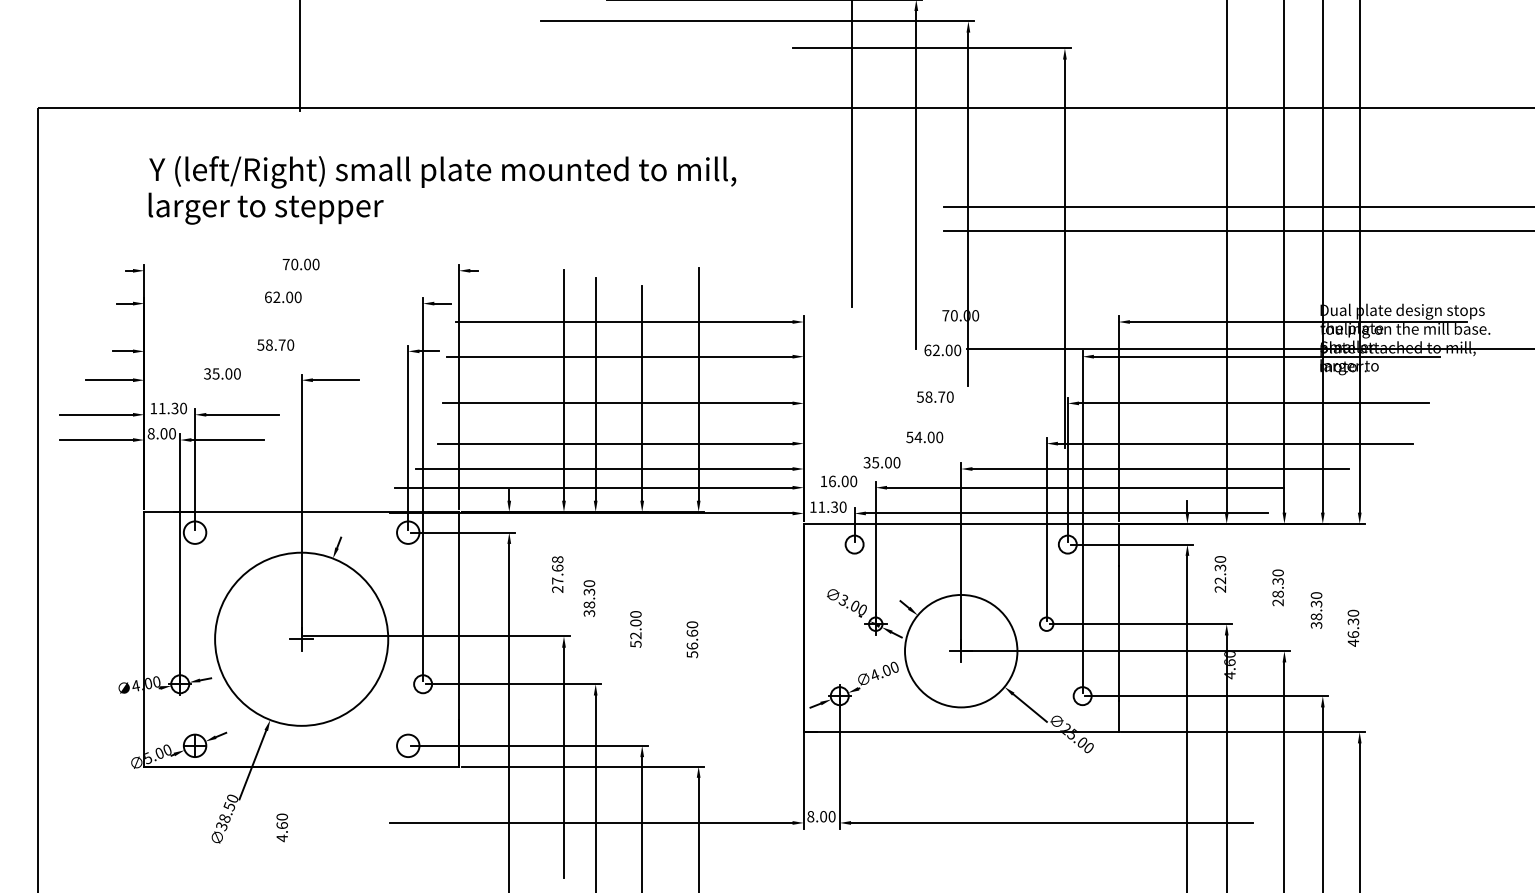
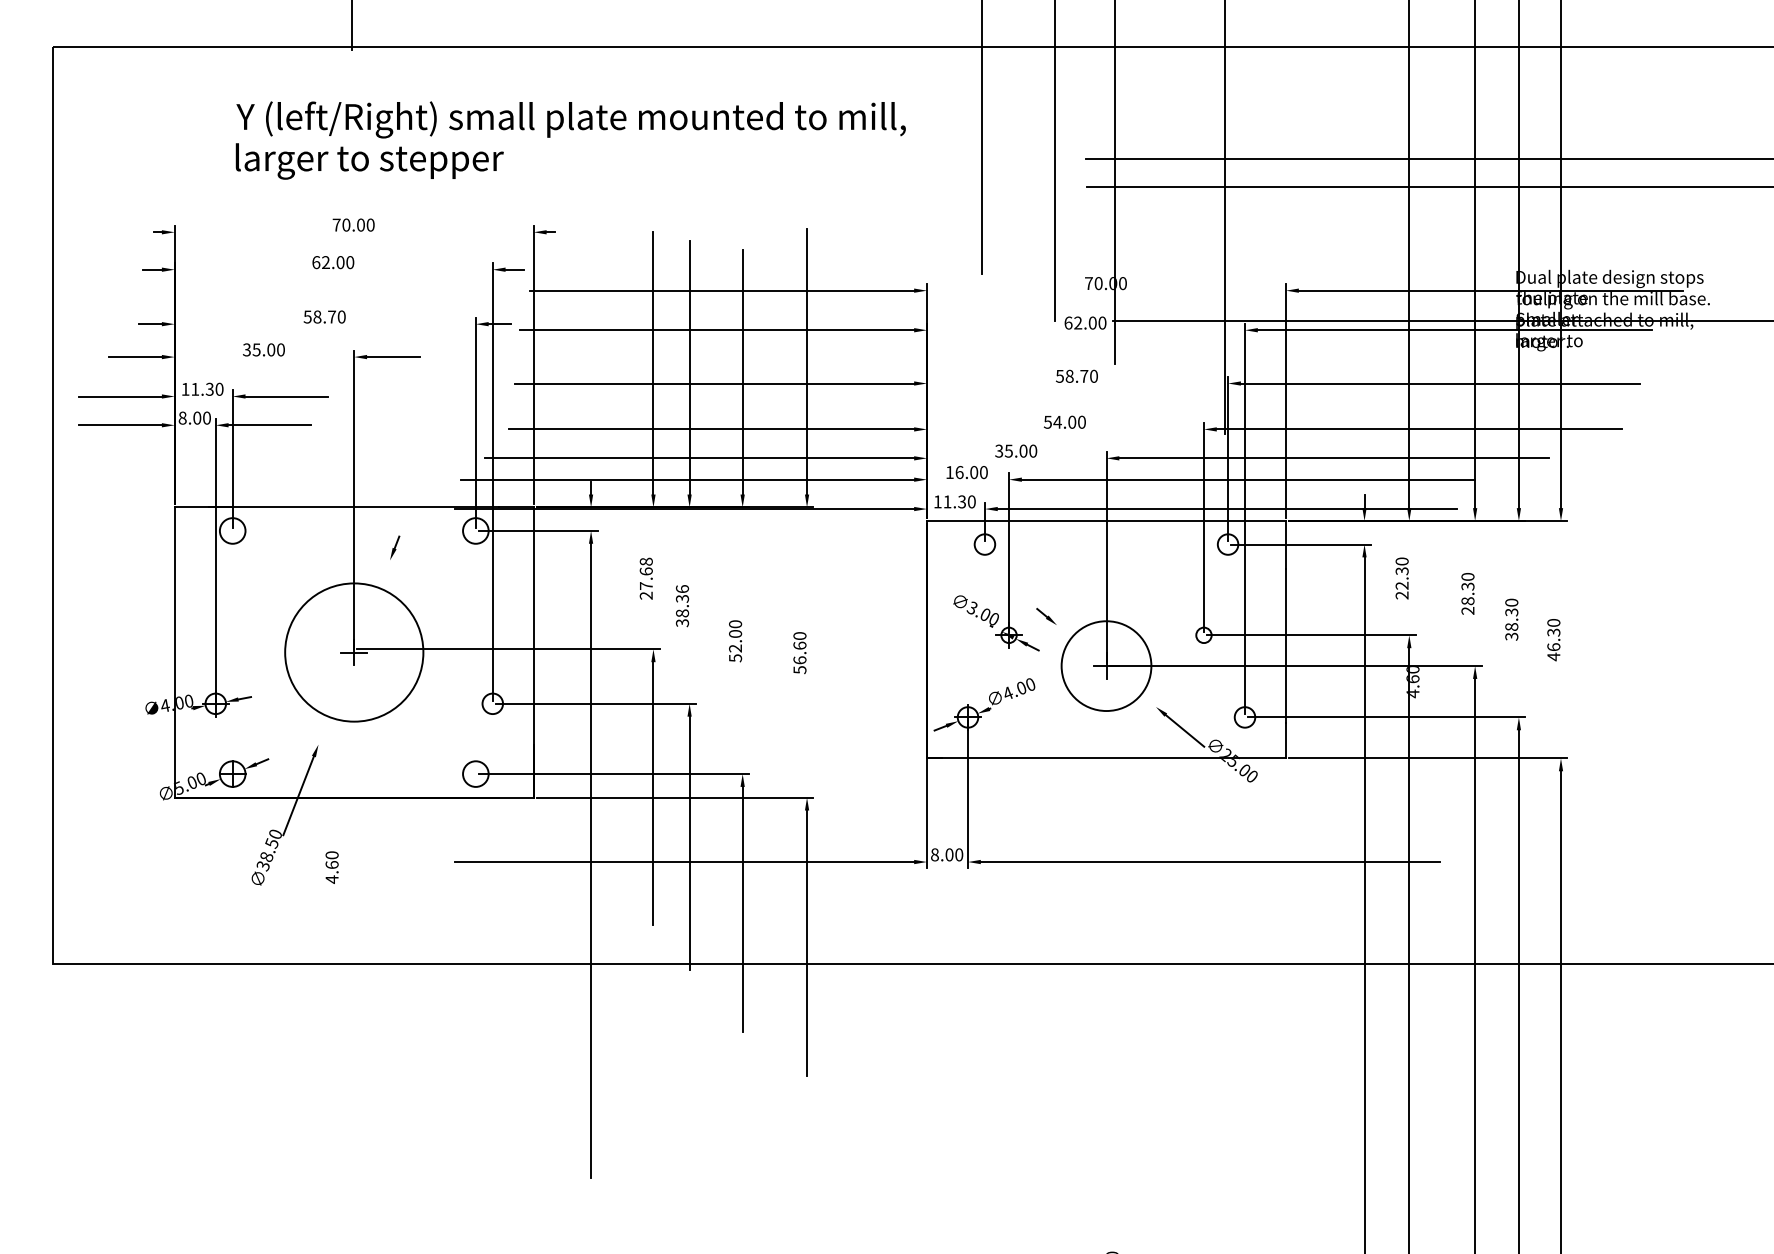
text: (442, 190) -> (570, 140), moved
text: (589, 583) -> (682, 588), 38.30 -> 38.36
circle: (301, 639) -> (354, 652), size x0.7
circle: (961, 651) -> (1106, 666), size x0.7

